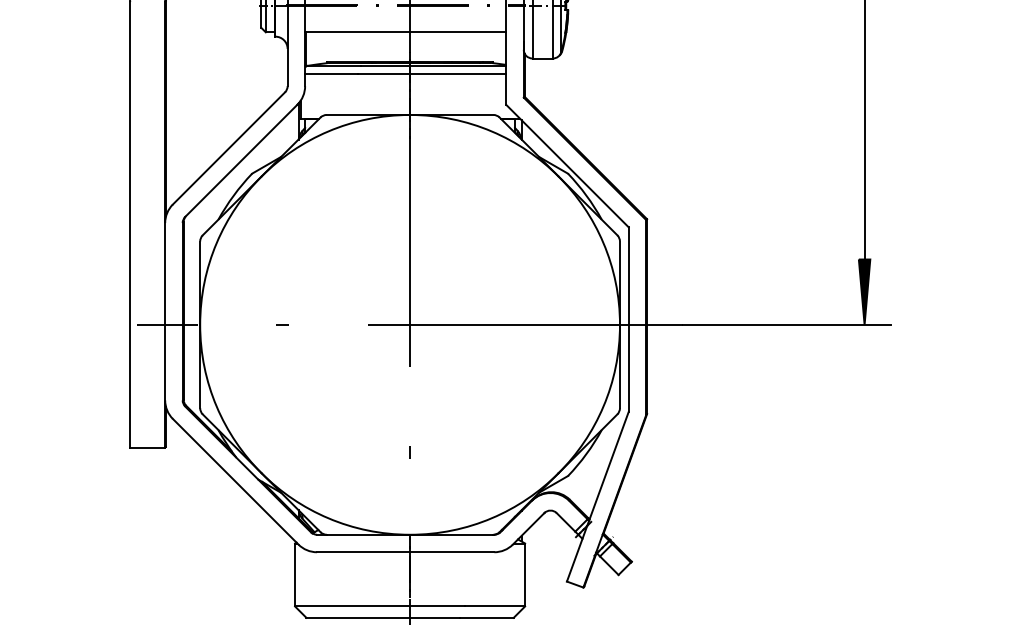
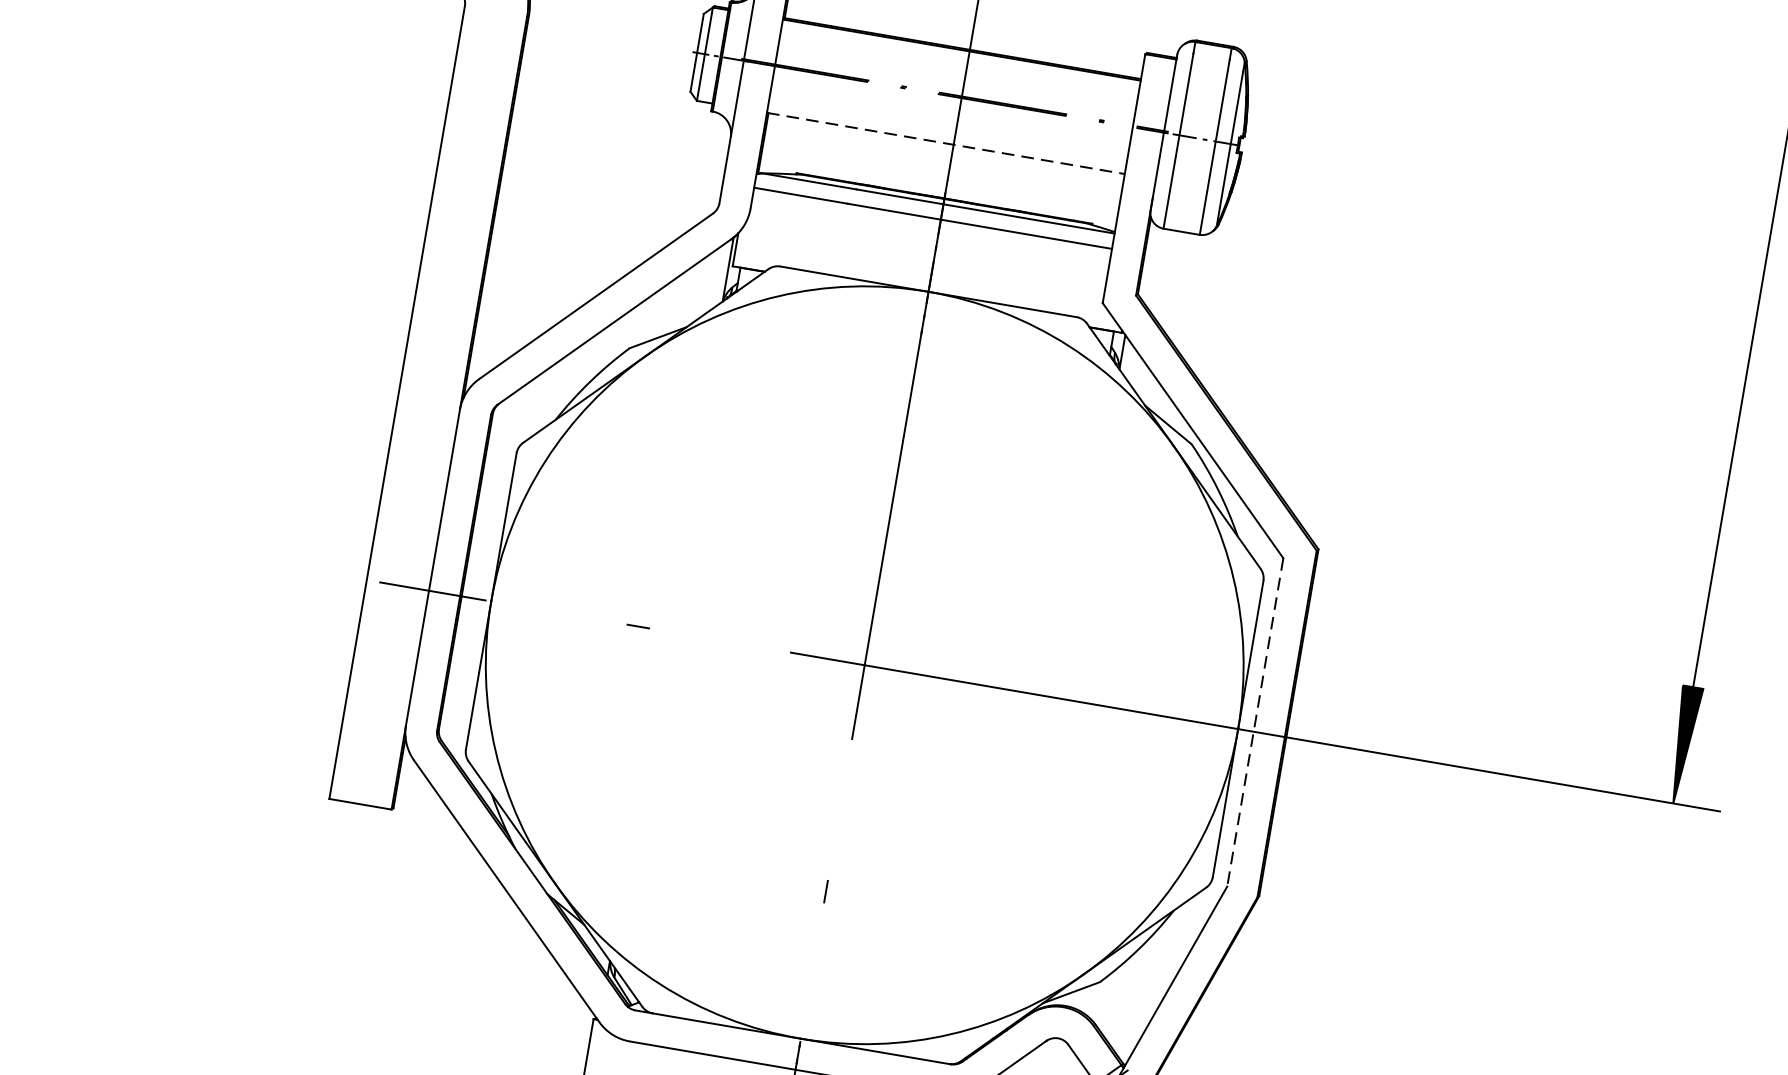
line: (405, 32) -> (945, 143), solid -> dashed
line: (628, 320) -> (1254, 723), solid -> dashed

